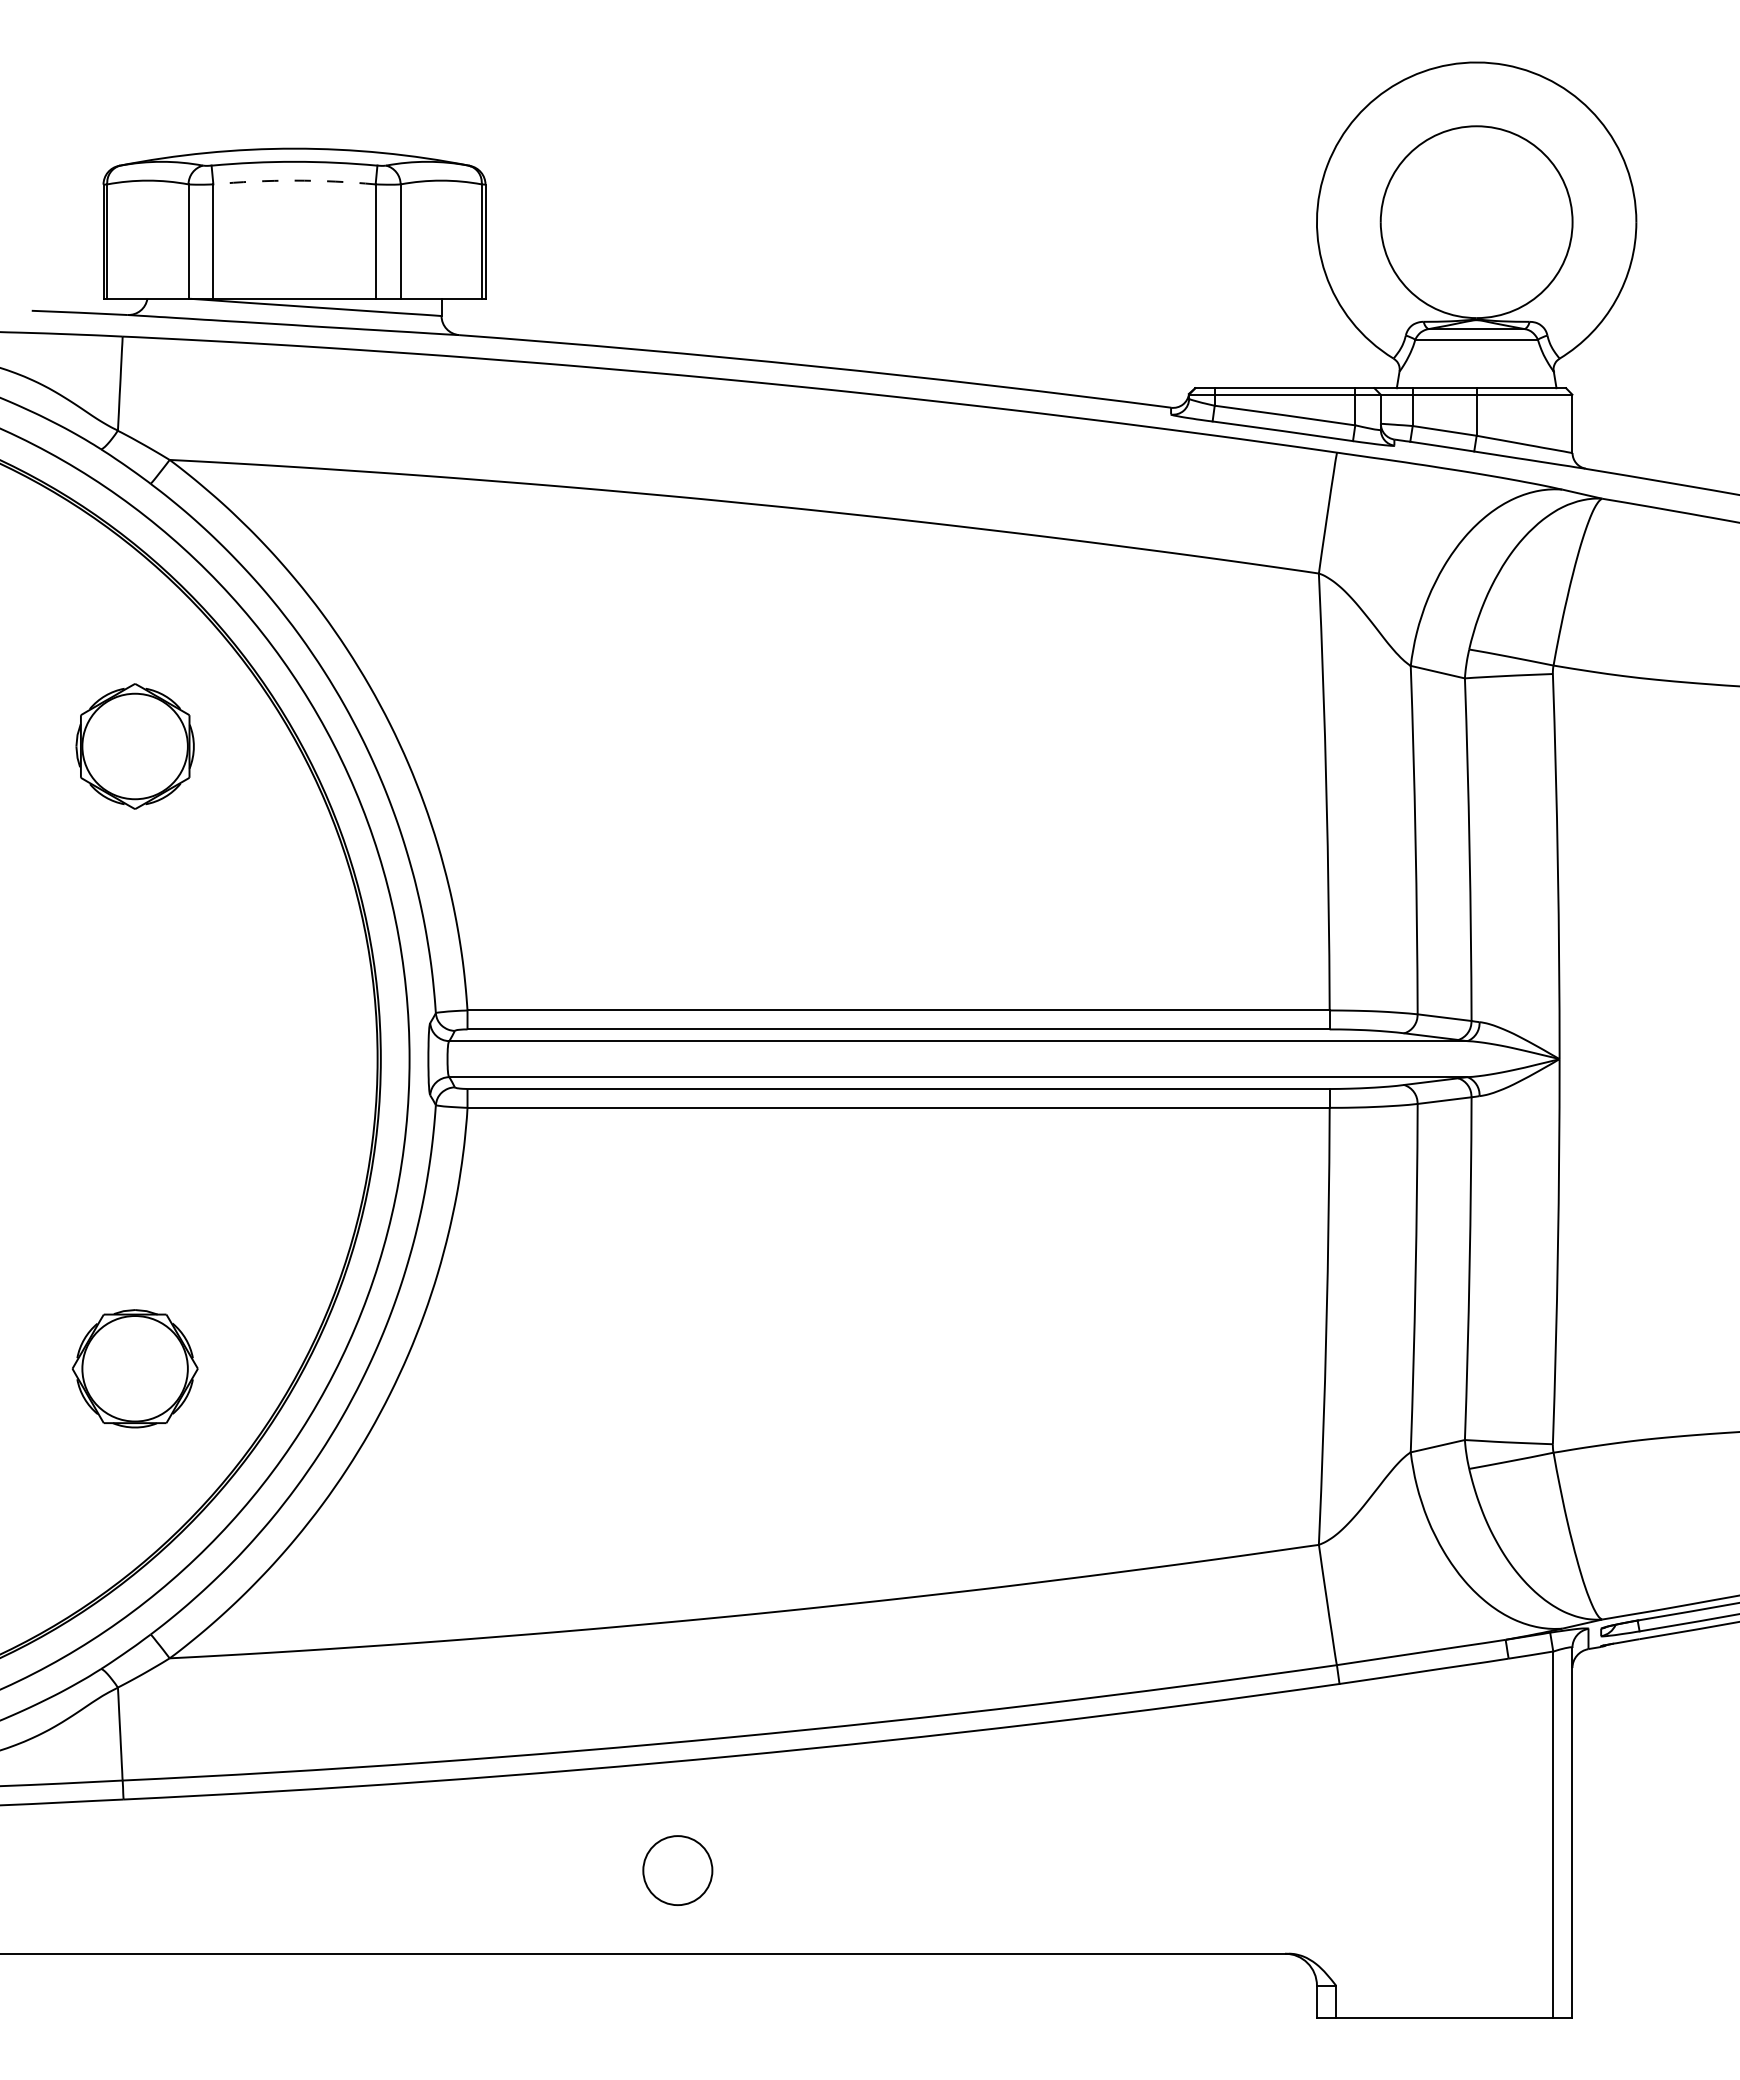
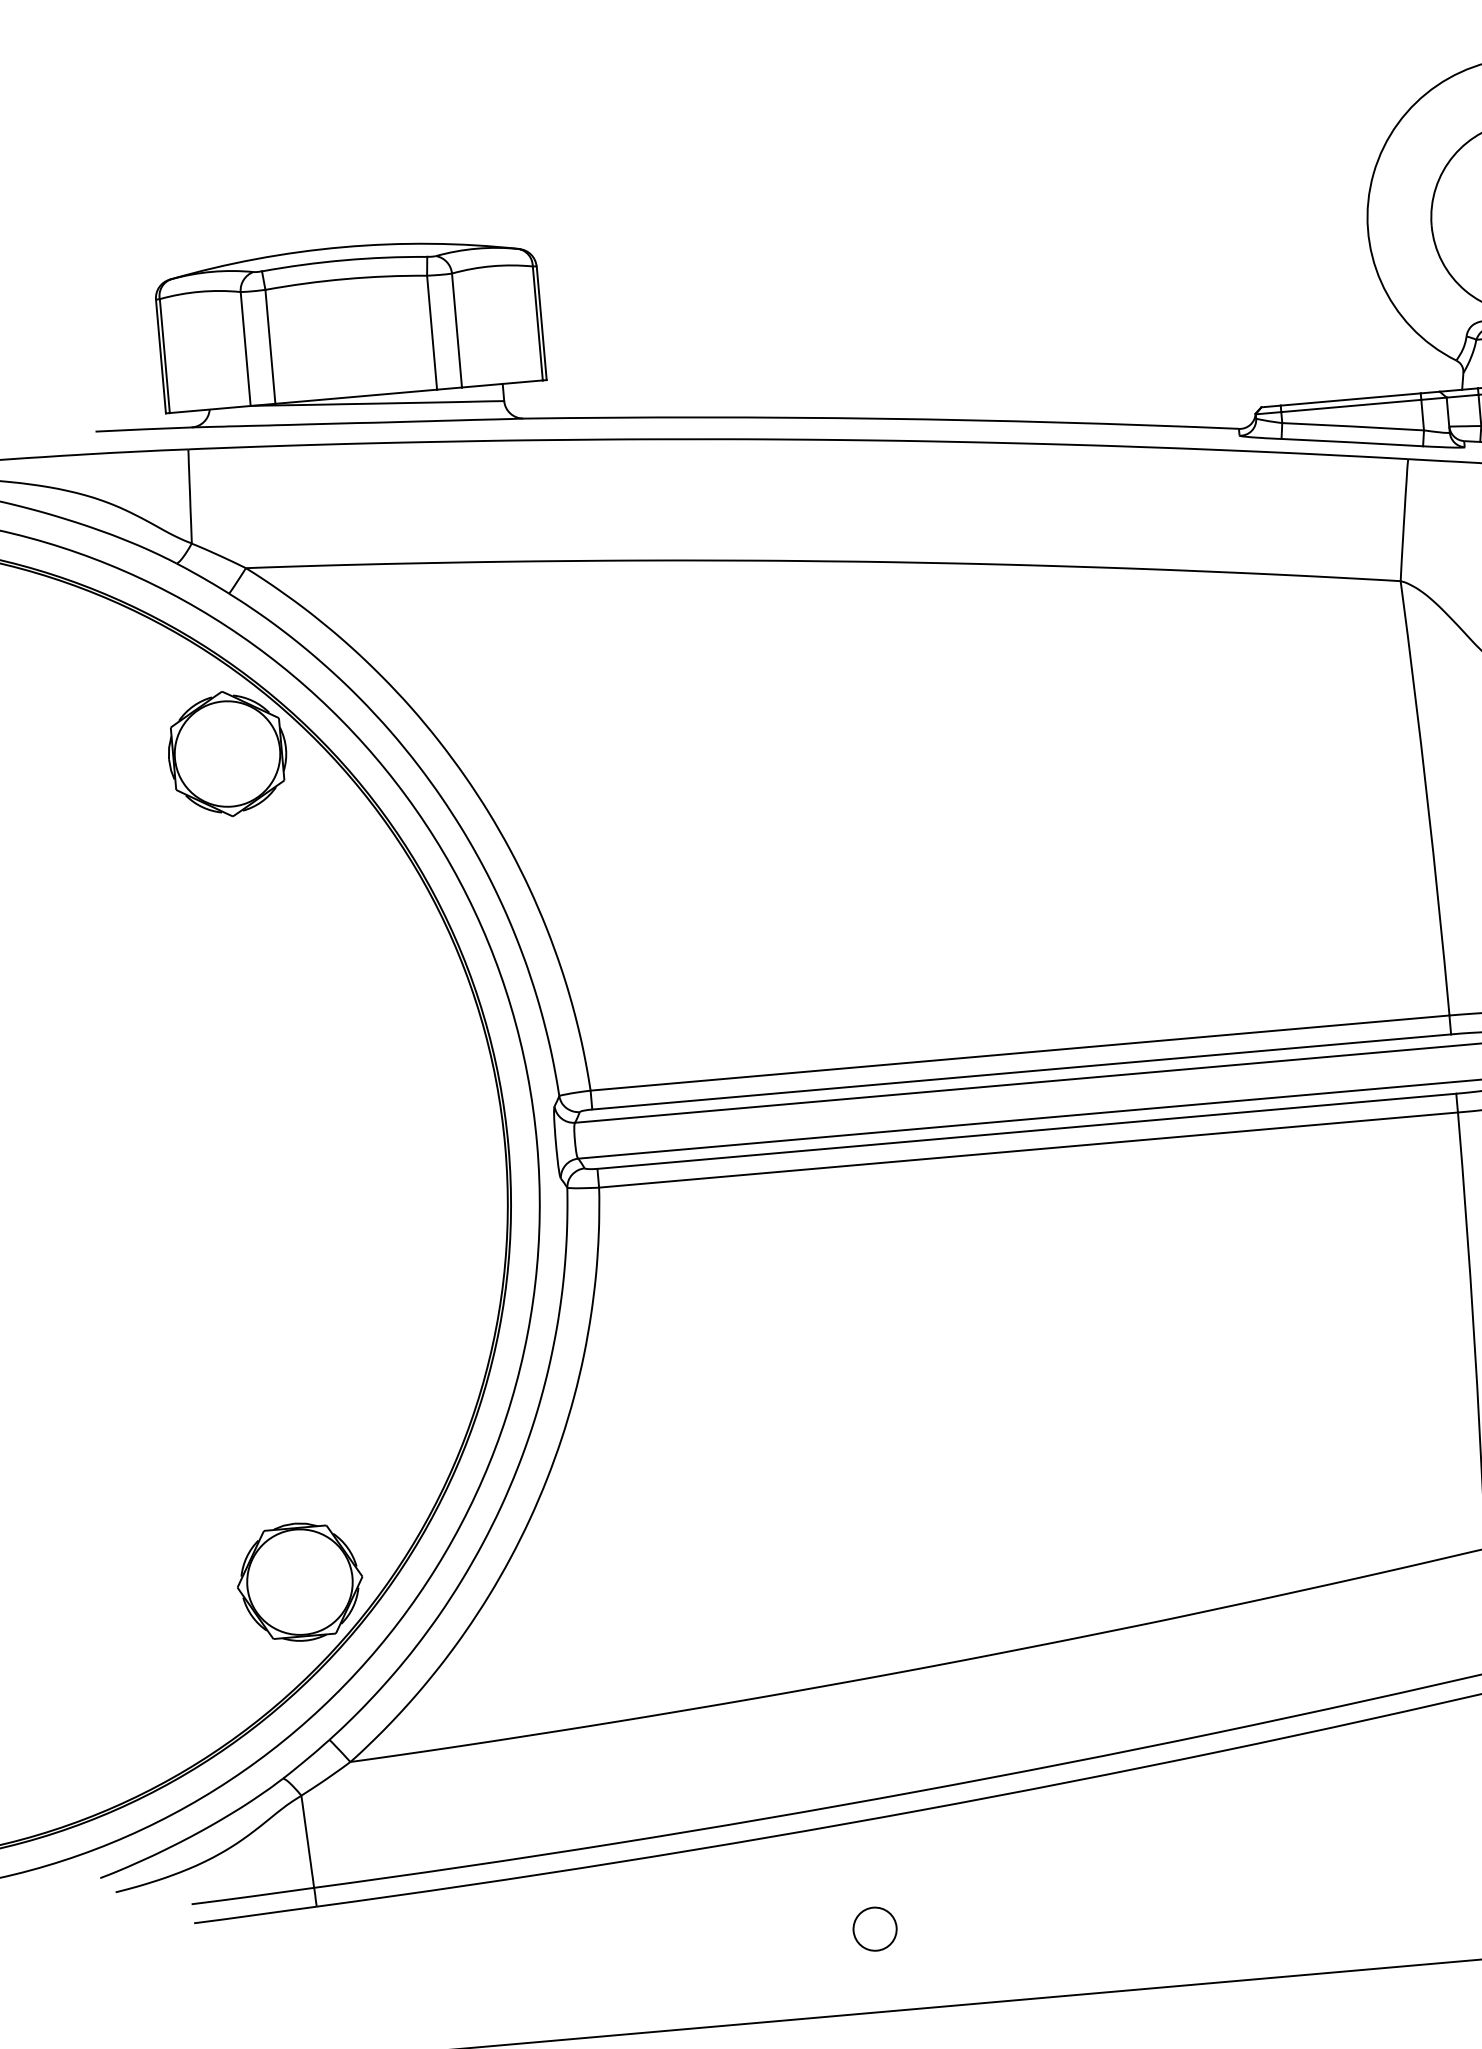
arc: (294, 180) -> (345, 278), dashed -> solid
part: (134, 746) -> (226, 754), moved
part: (134, 1368) -> (299, 1581), moved
circle: (677, 1870) -> (874, 1929), size x0.62

